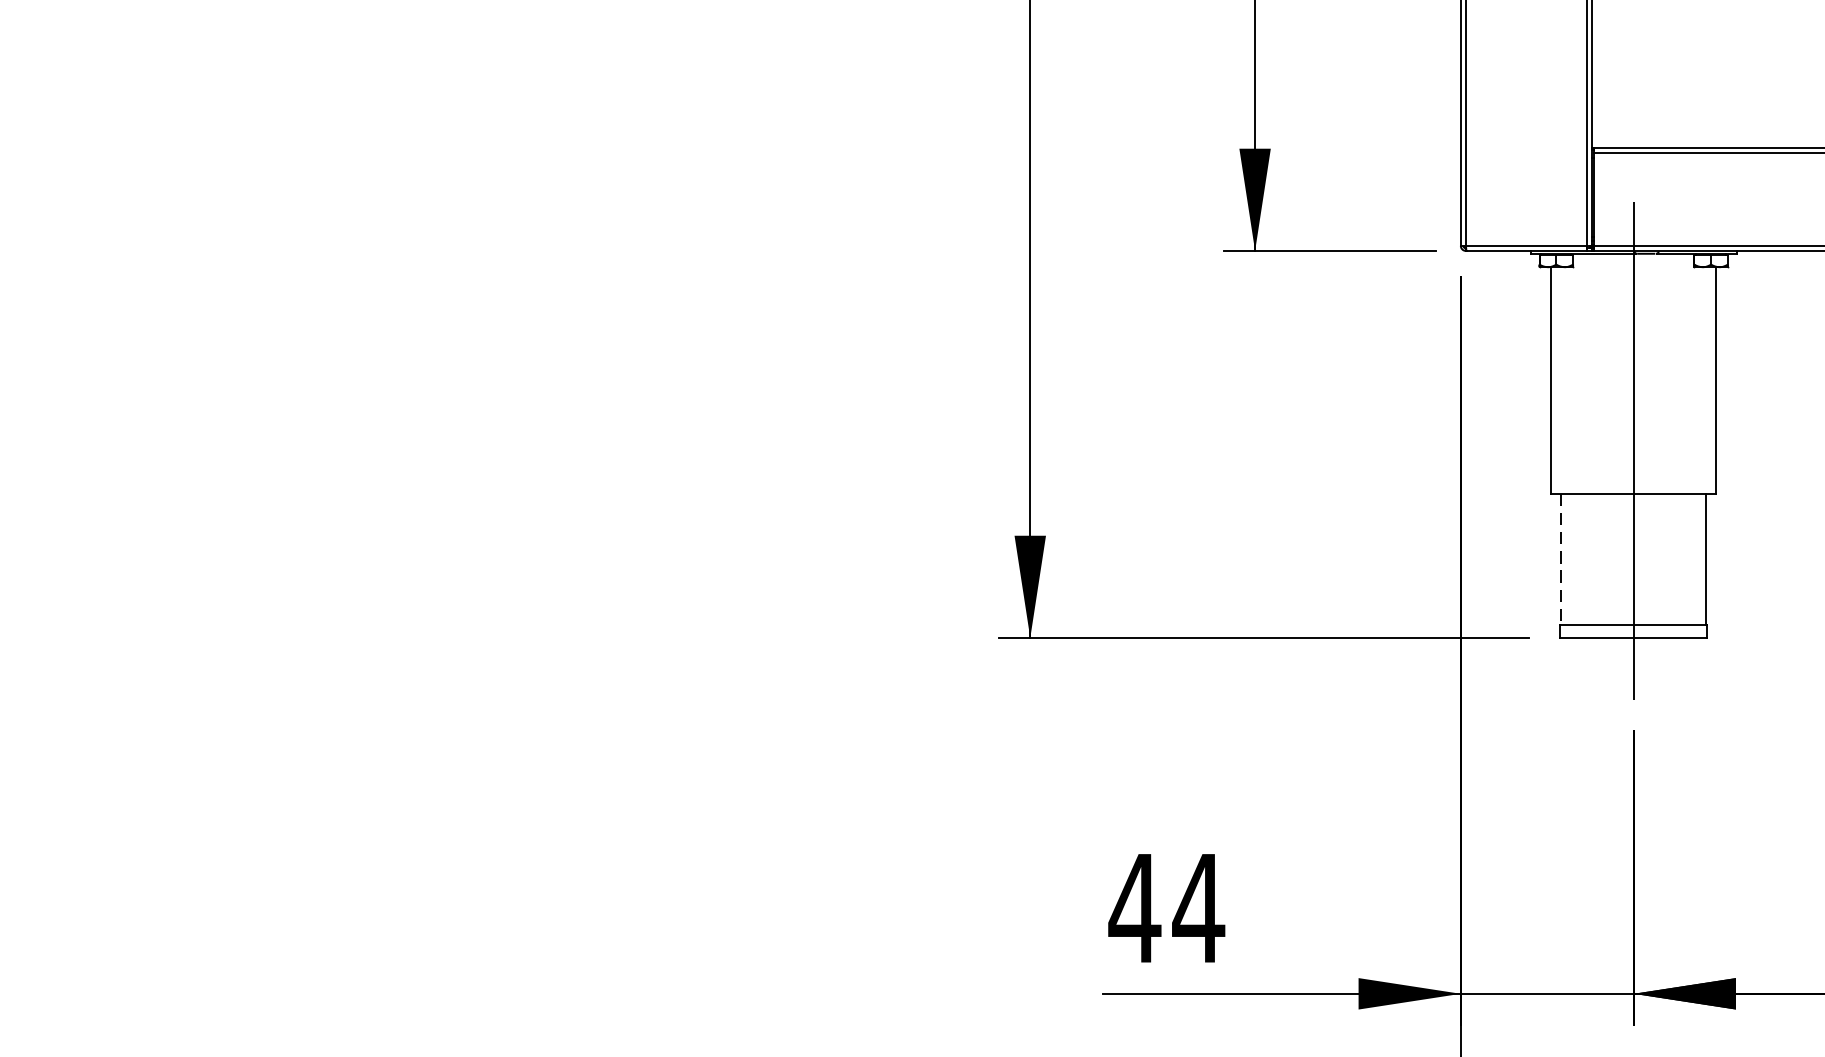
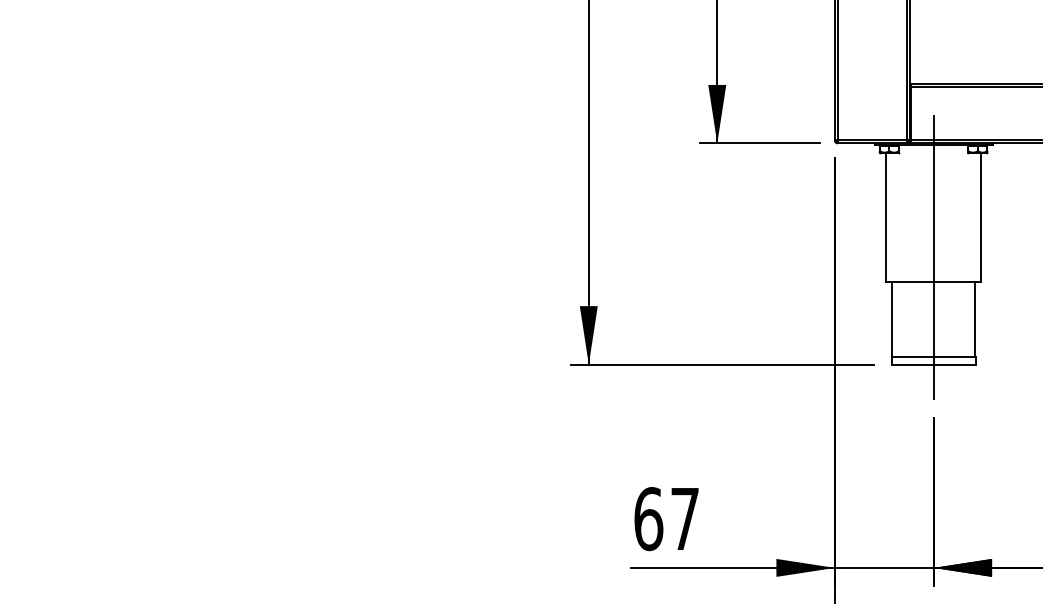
line: (1561, 559) -> (892, 319), dashed -> solid
text: (1166, 909) -> (666, 519), 44 -> 67

